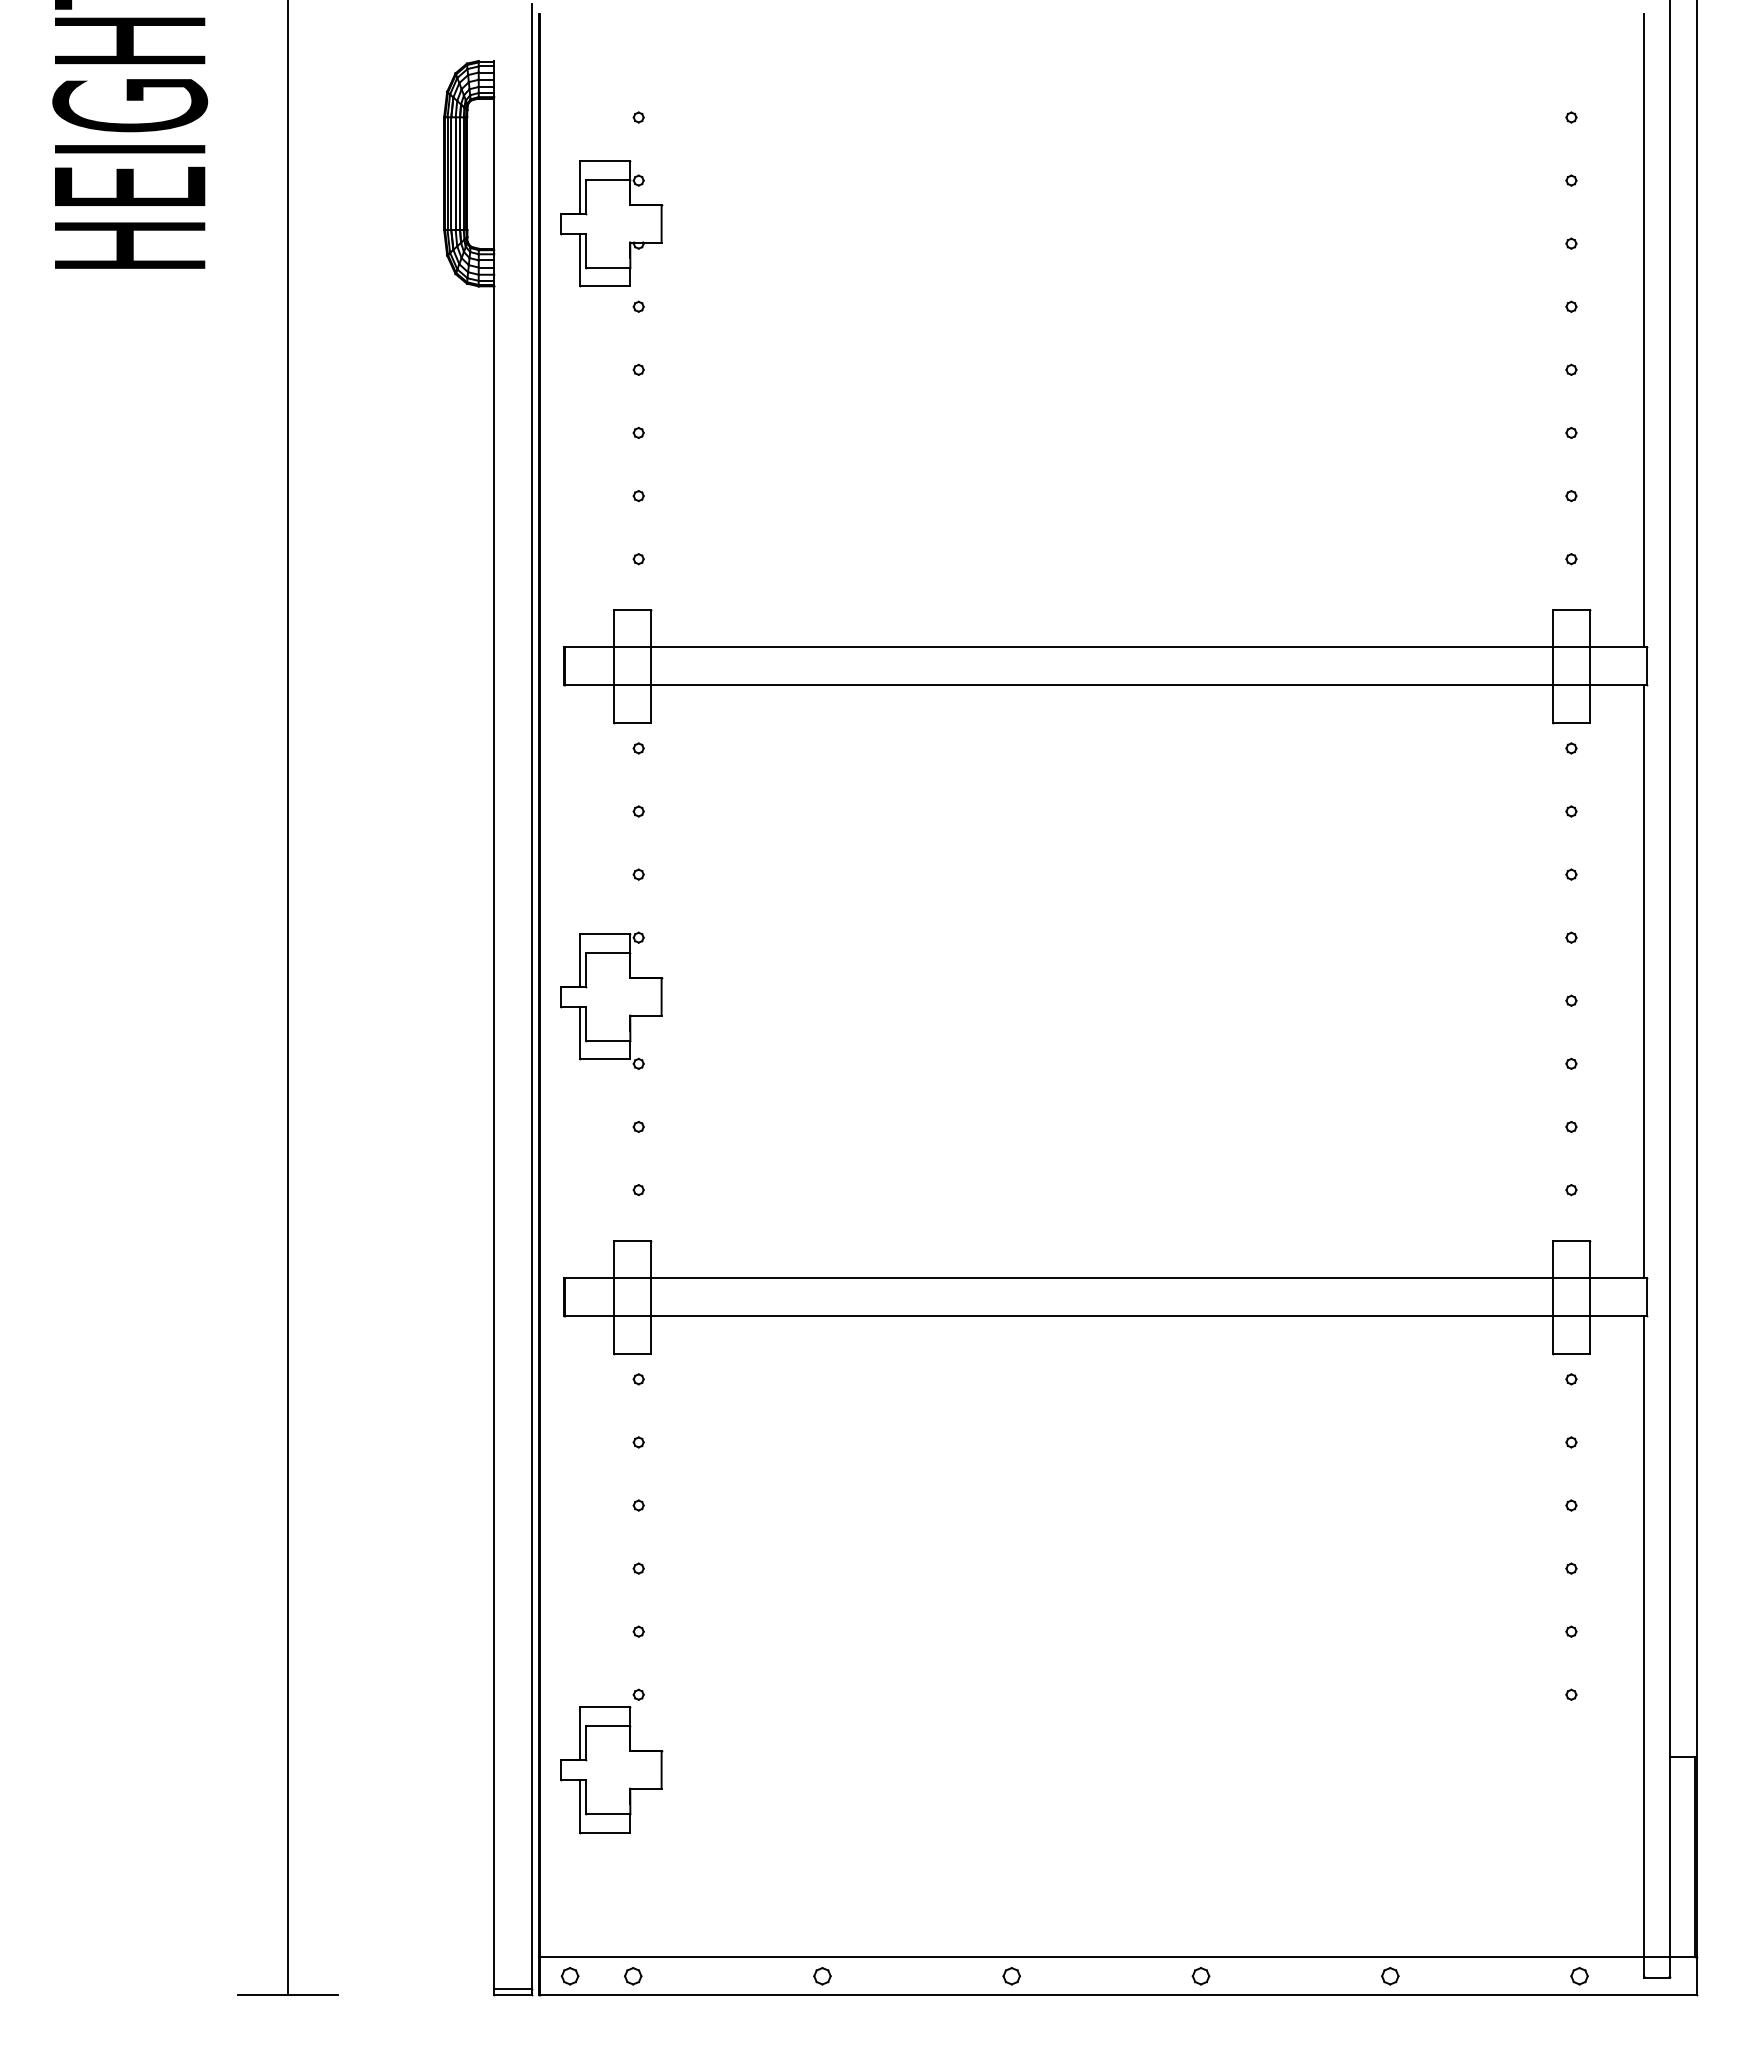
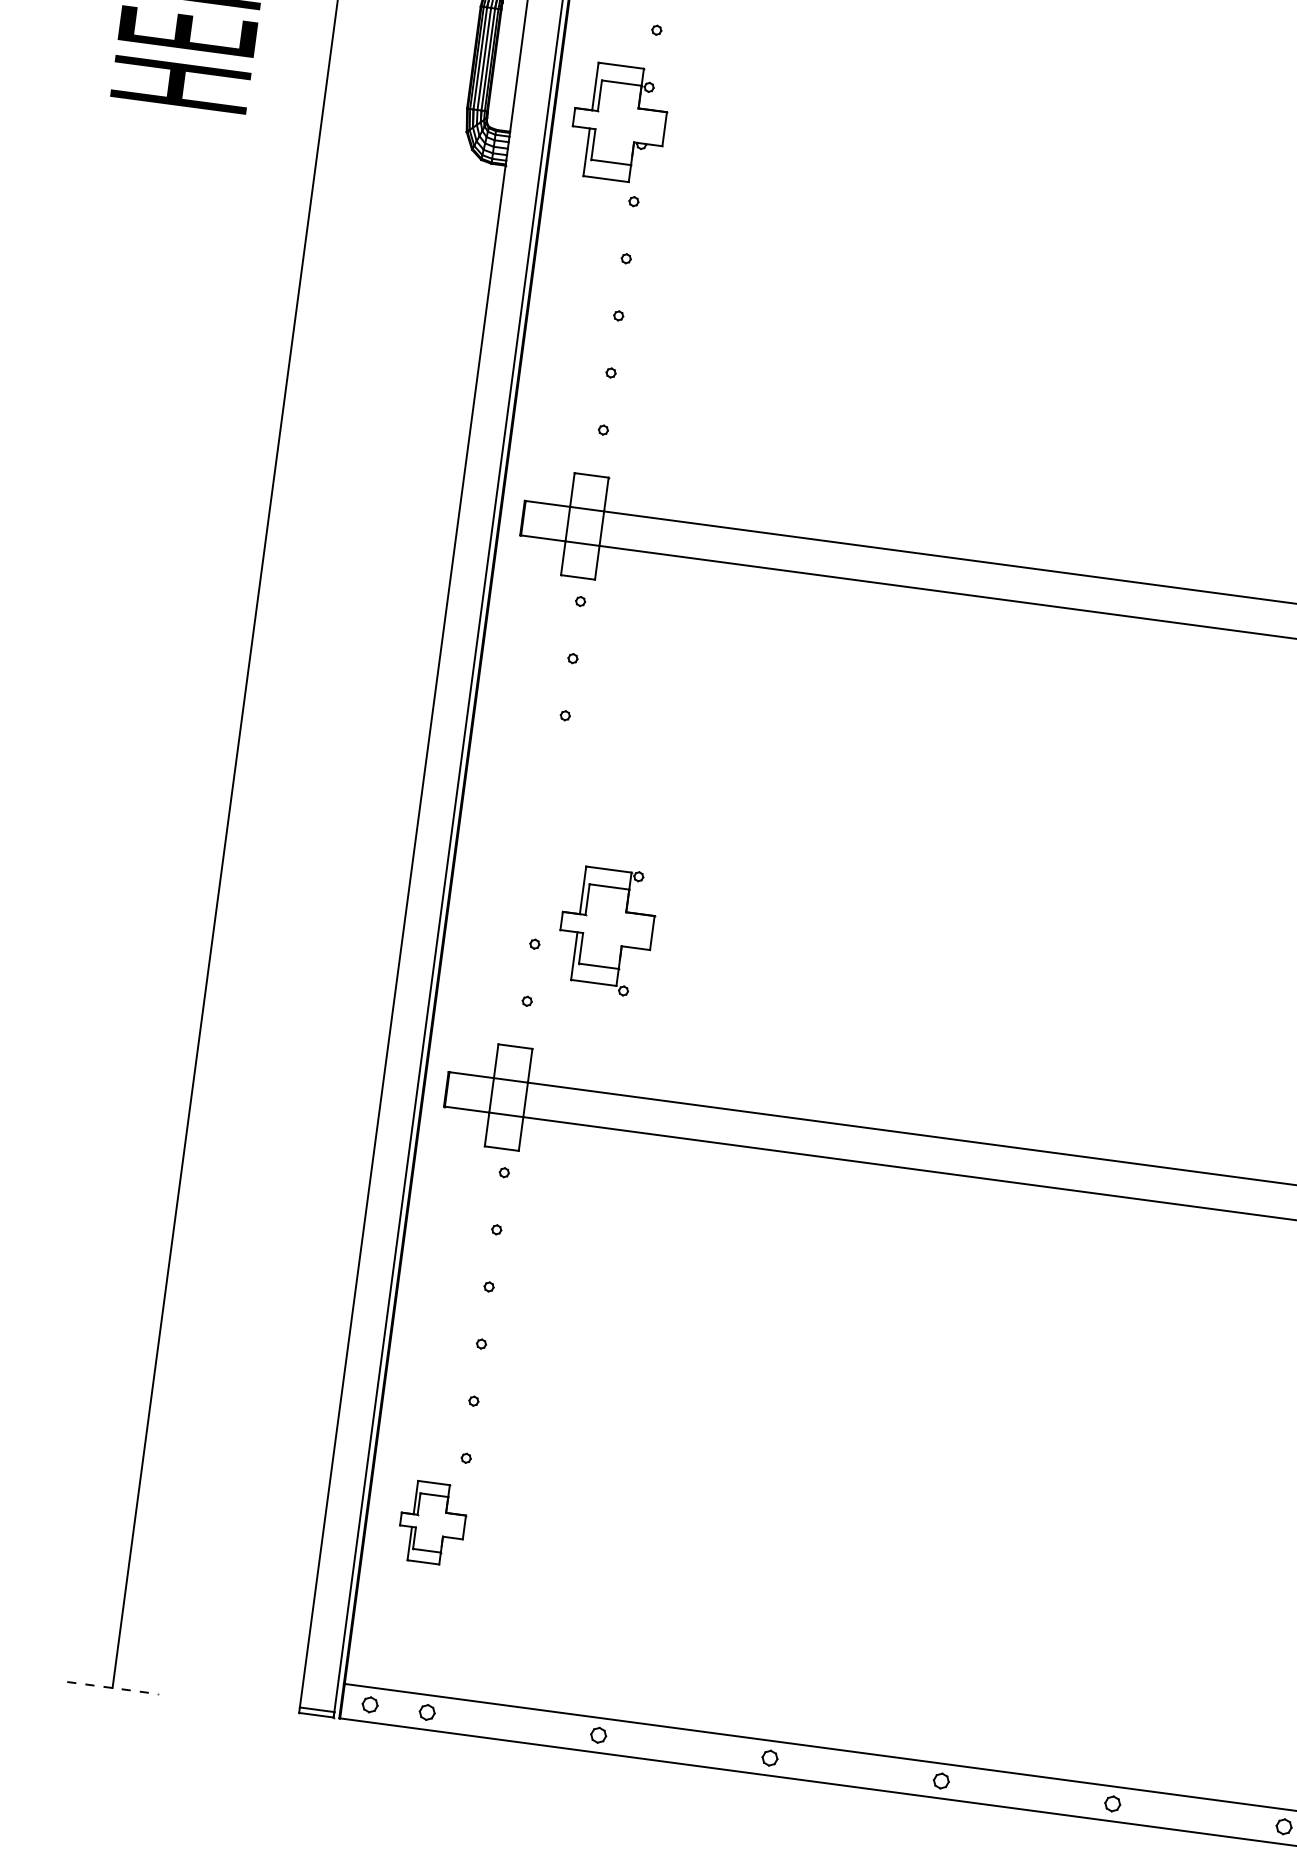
part: (611, 1000) -> (606, 930), moved
part: (611, 1770) -> (432, 1523), size x0.7
line: (288, 1995) -> (112, 1688), solid -> dashed

